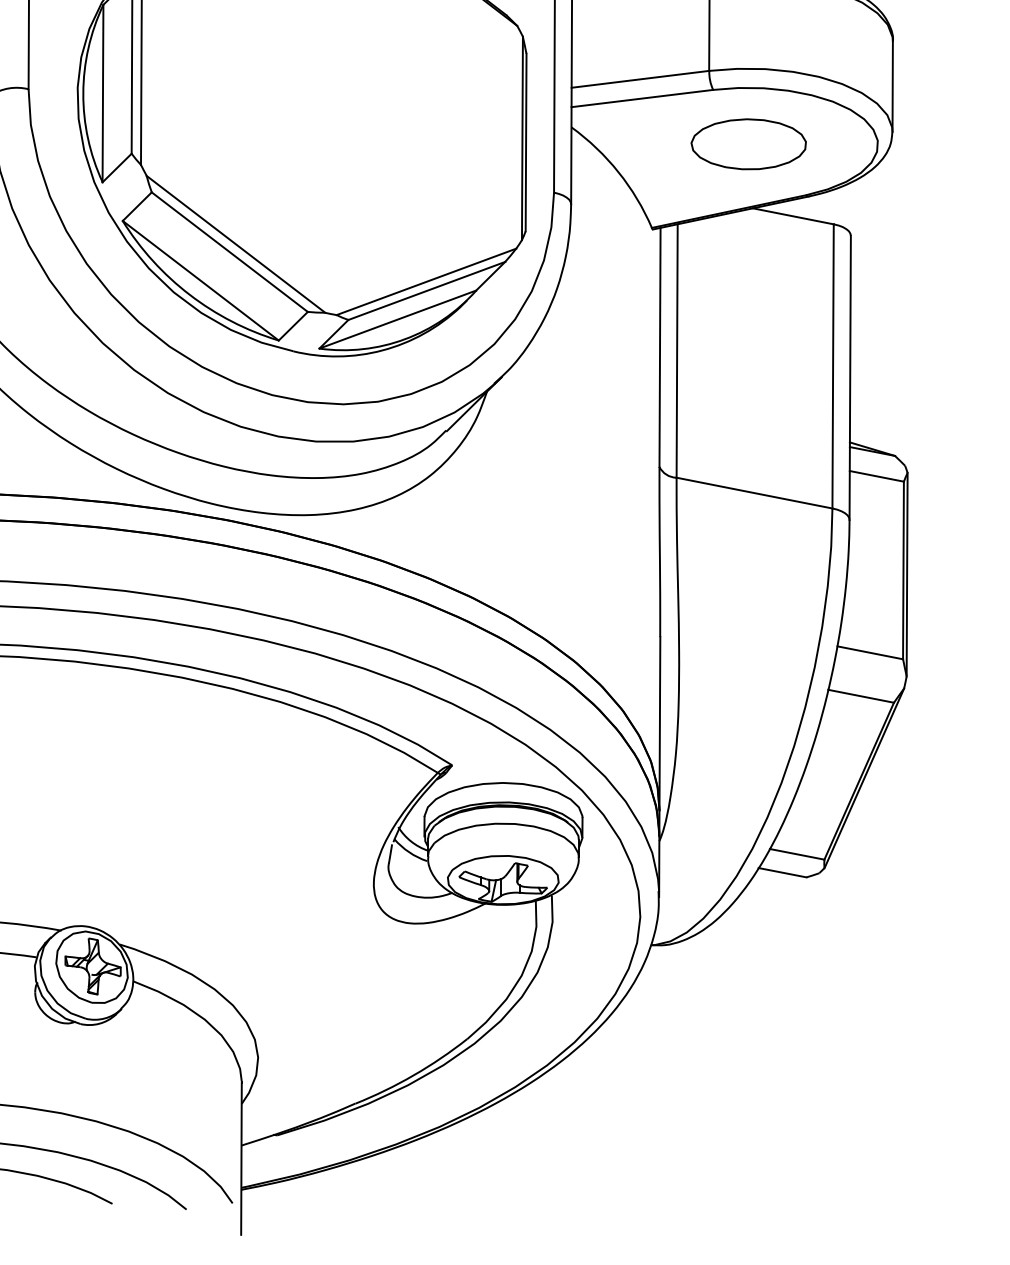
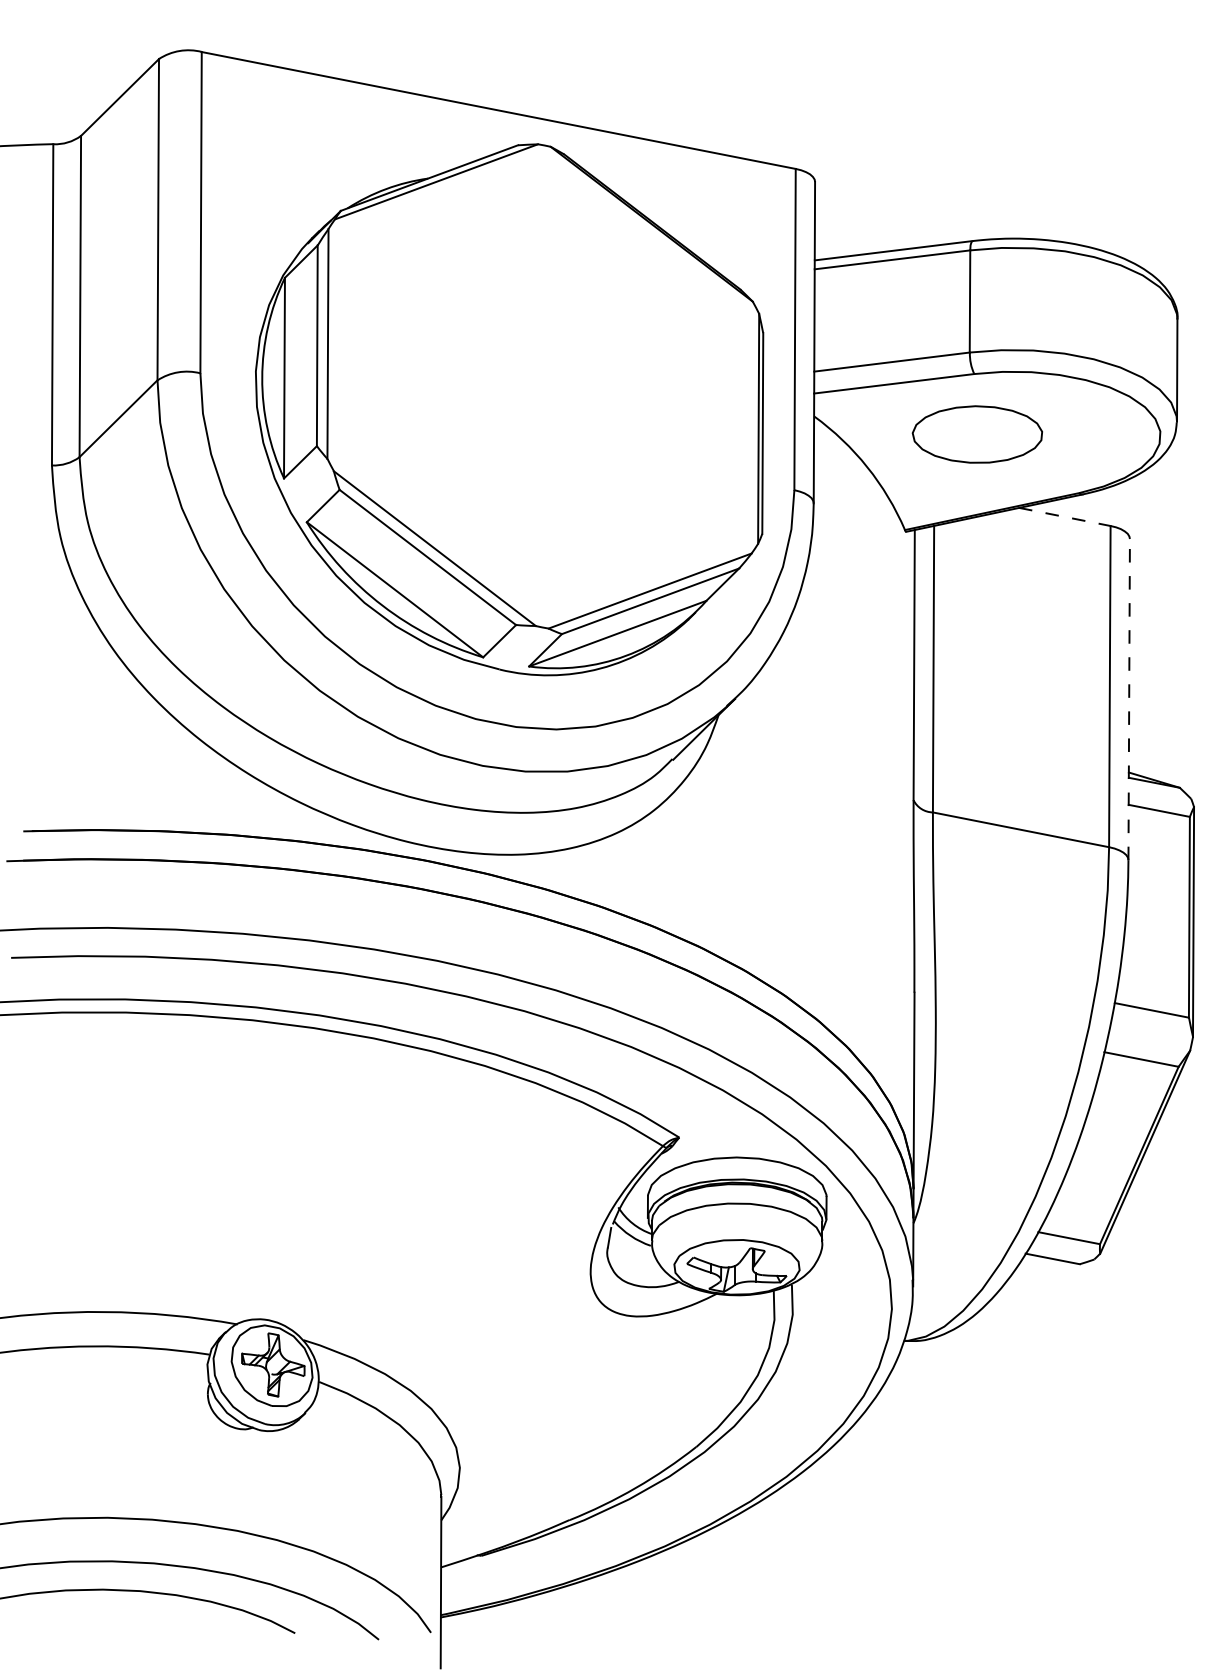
part: (747, 144) -> (976, 434), moved
line: (792, 215) -> (1064, 516), solid -> dashed
line: (850, 377) -> (1129, 699), solid -> dashed

